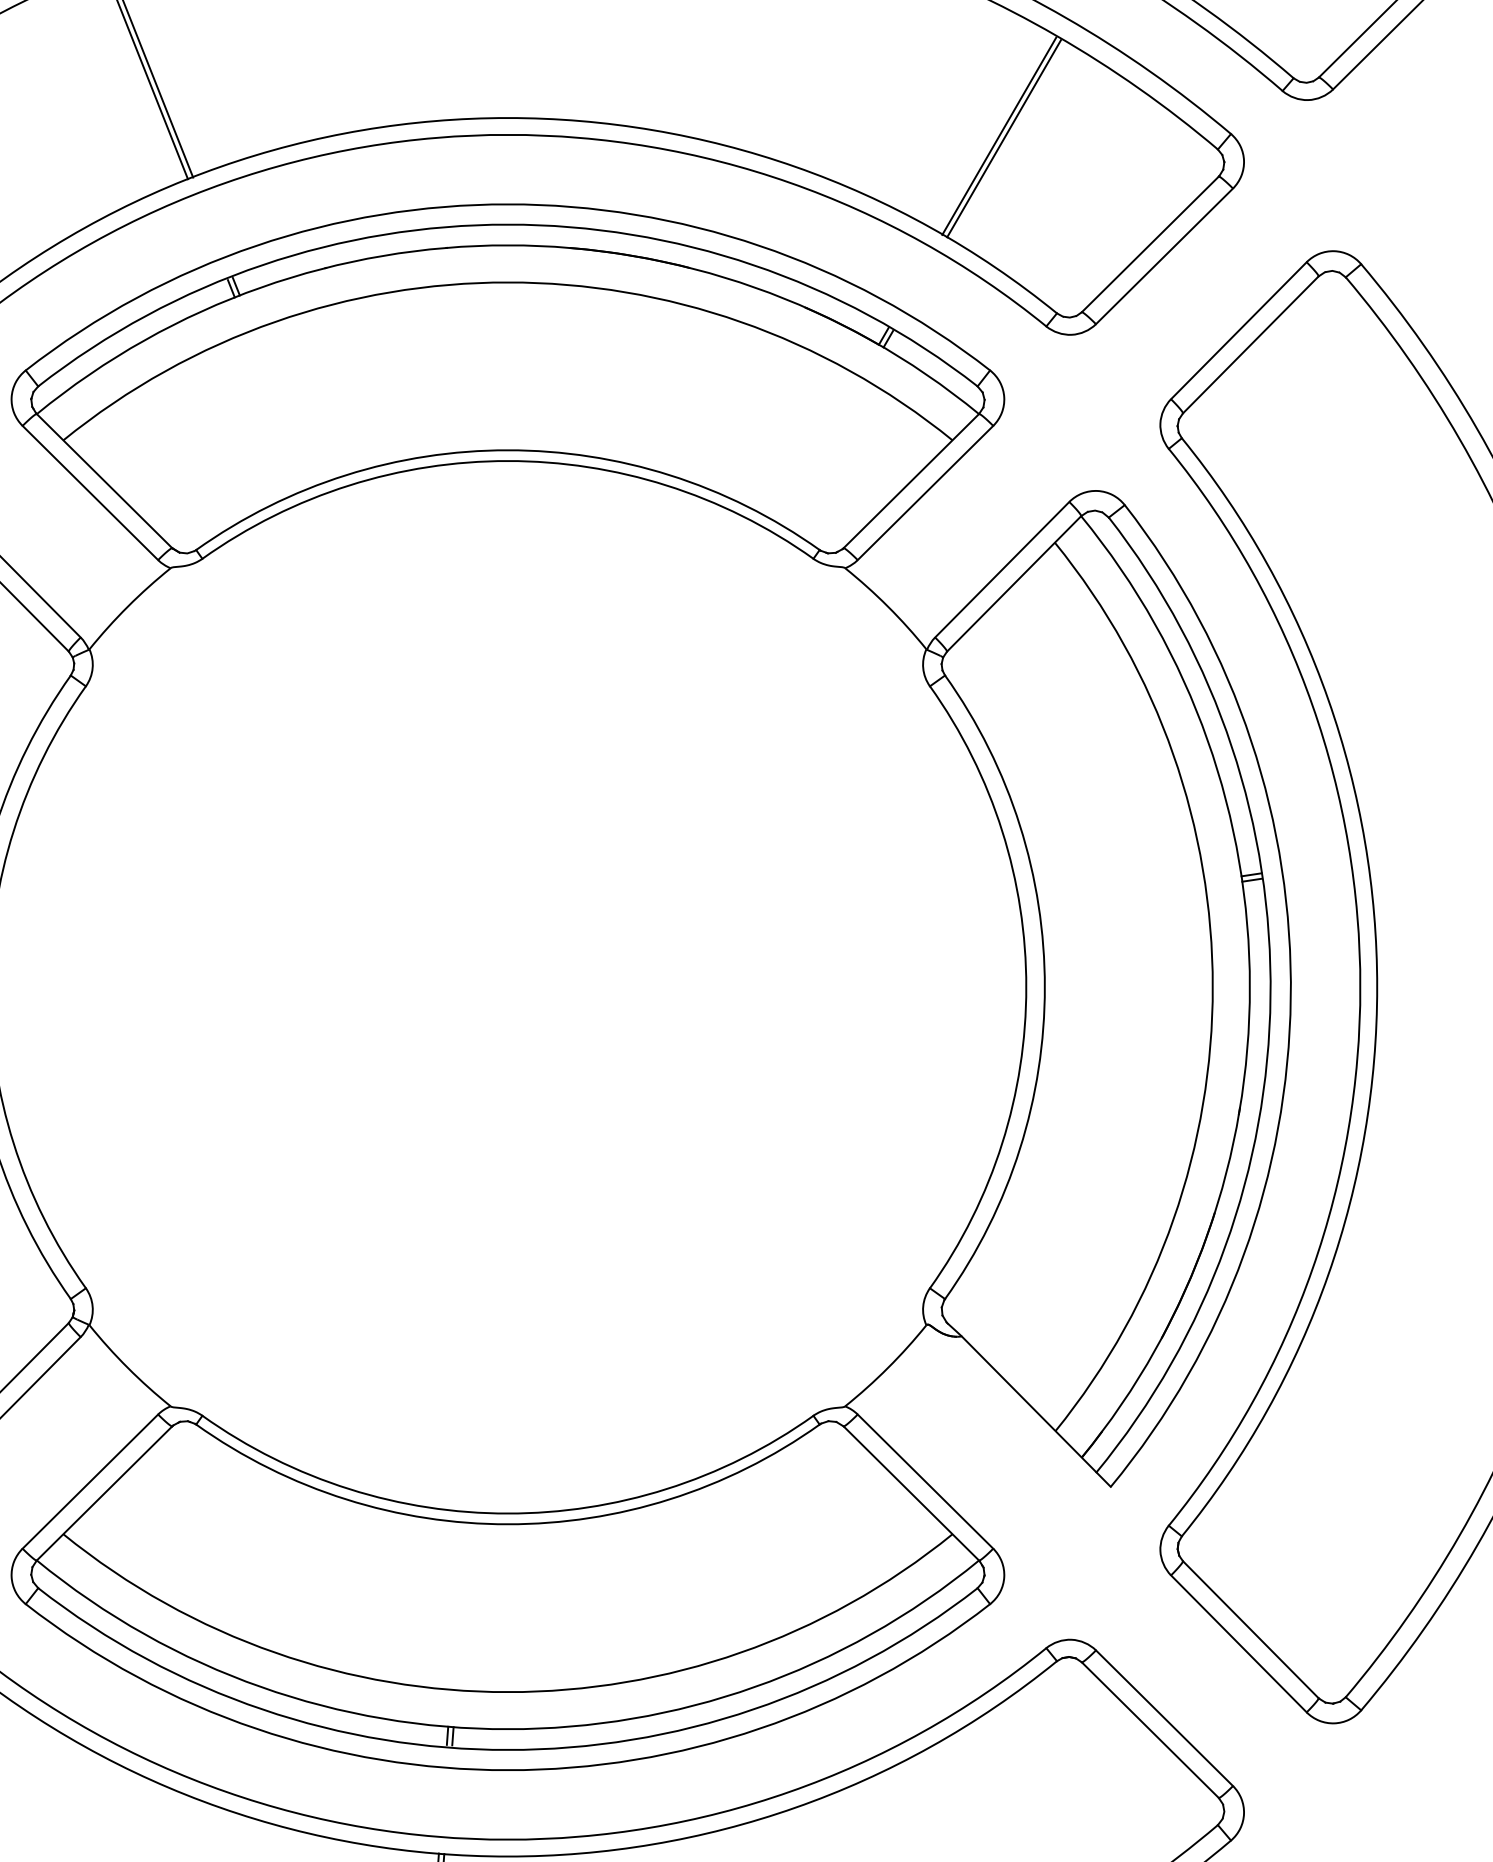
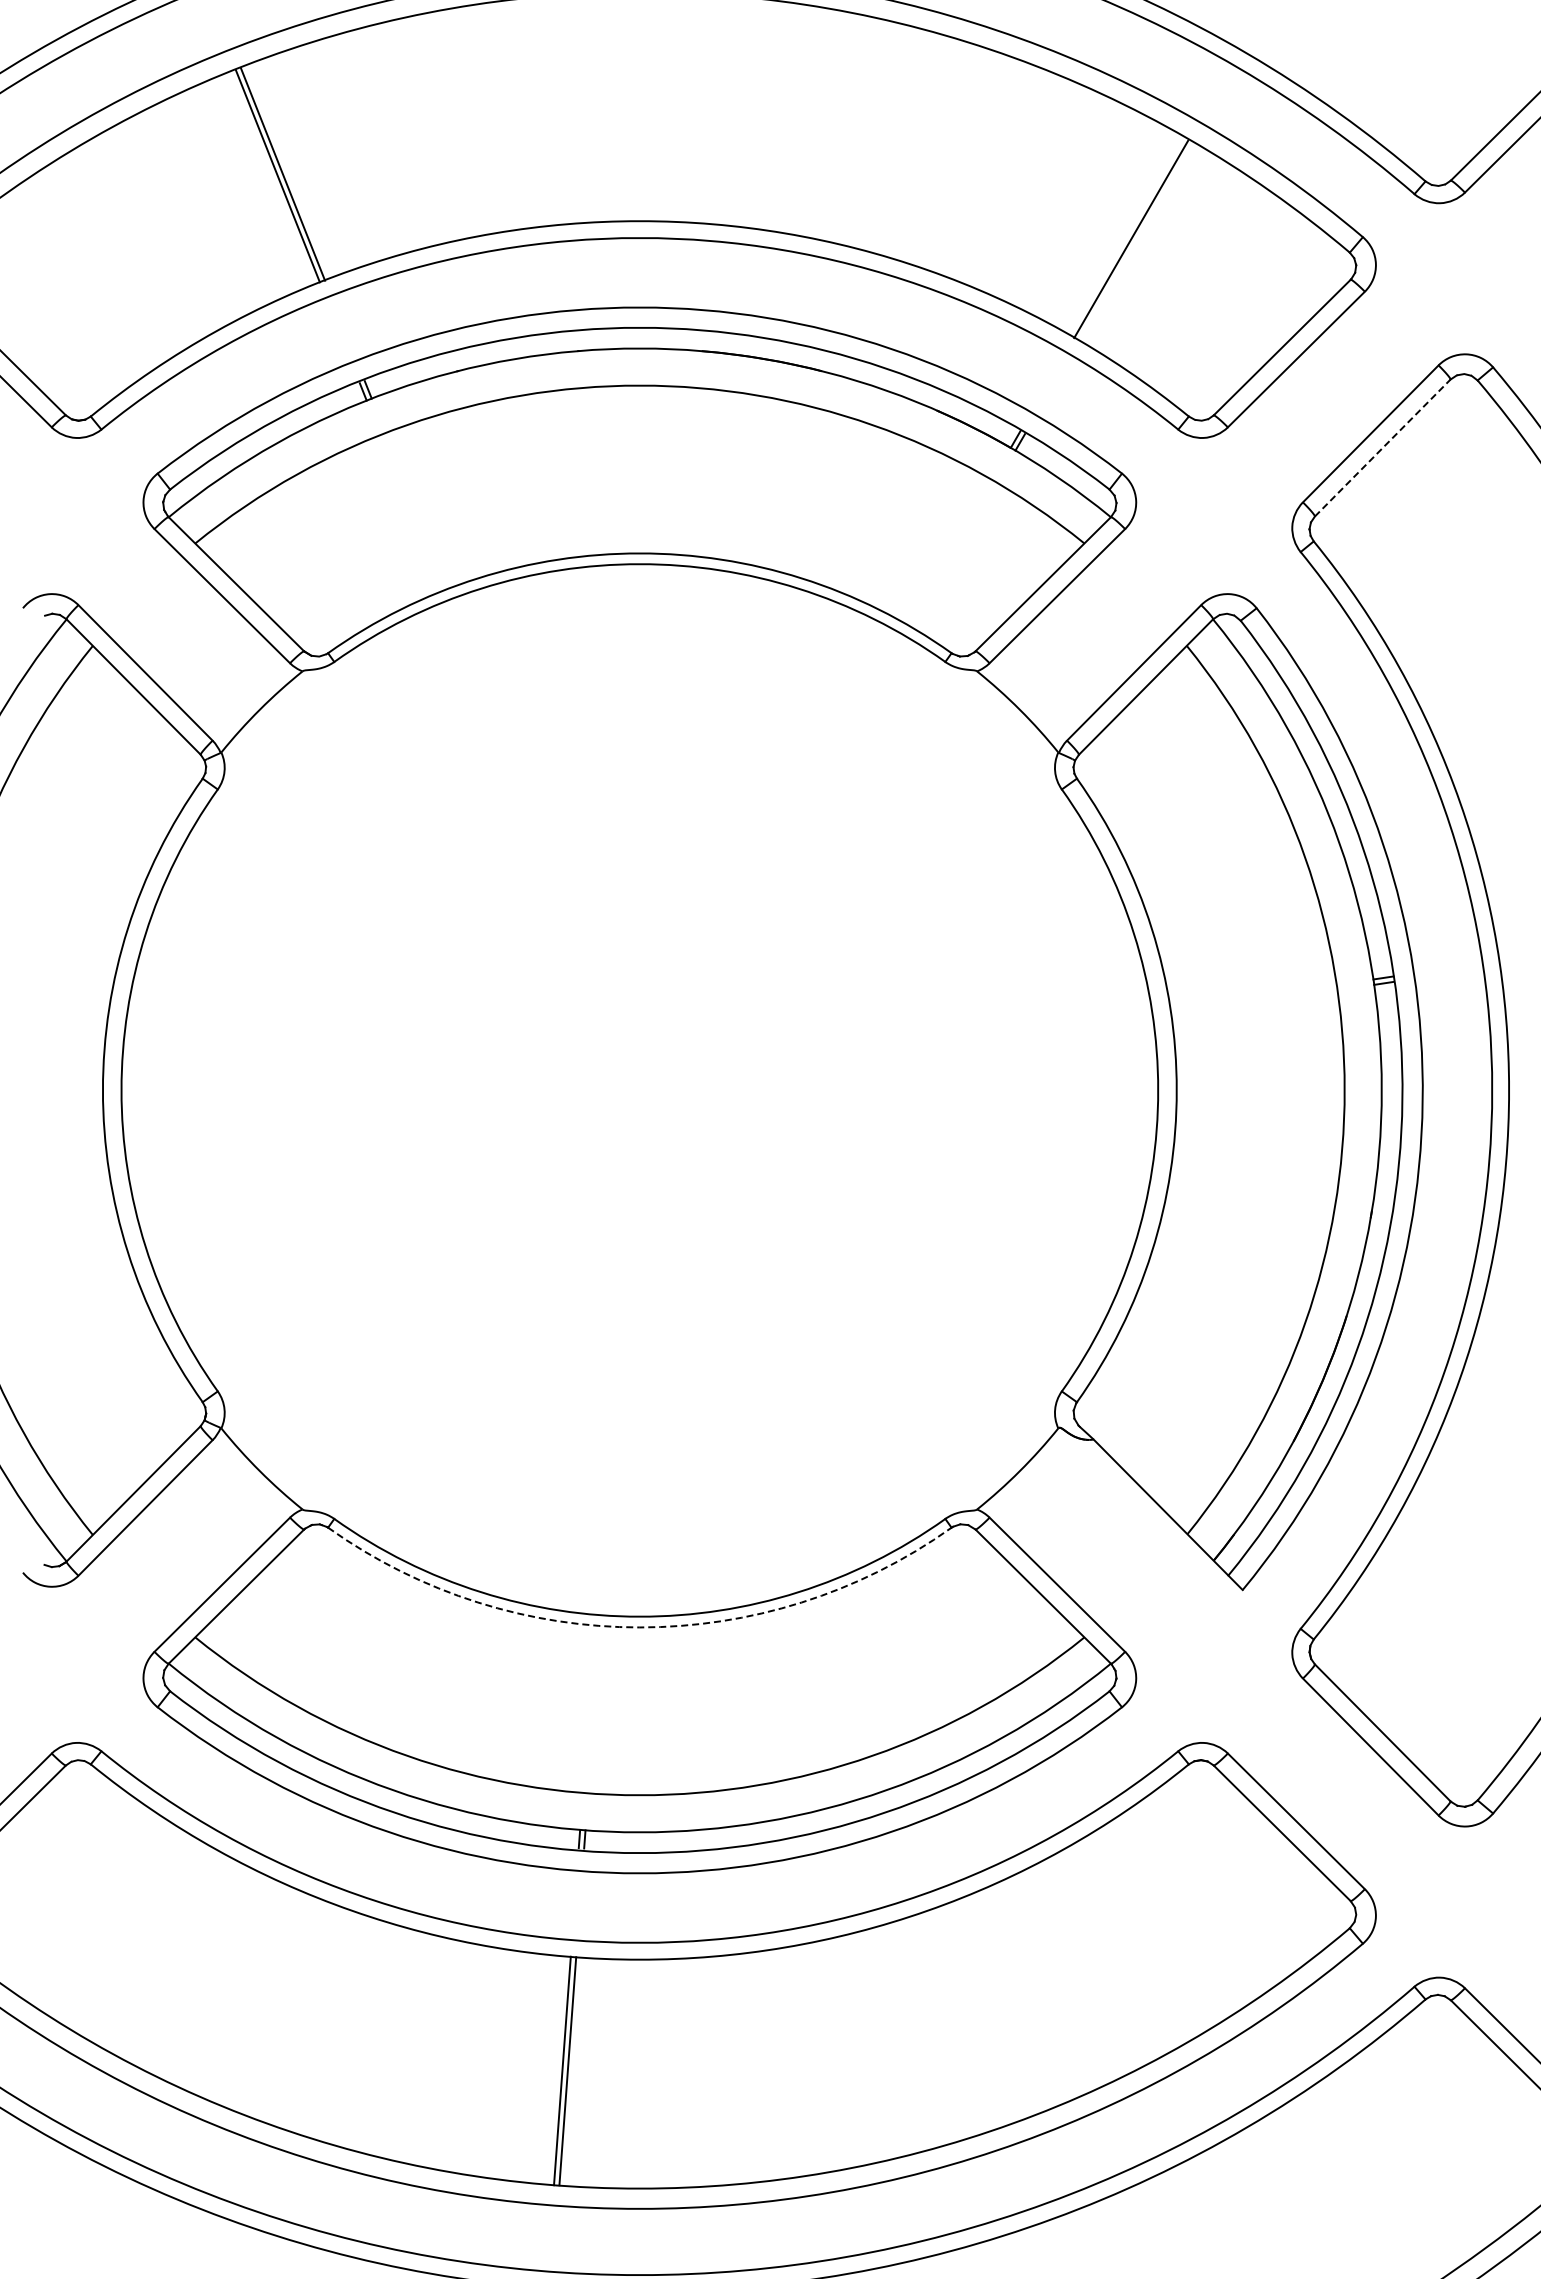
line: (1003, 138) -> (1135, 241), removed
line: (1251, 344) -> (1383, 447), solid -> dashed
arc: (507, 1524) -> (639, 1627), solid -> dashed

